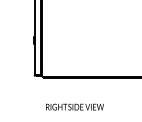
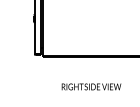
text: (74, 106) -> (91, 86), moved

